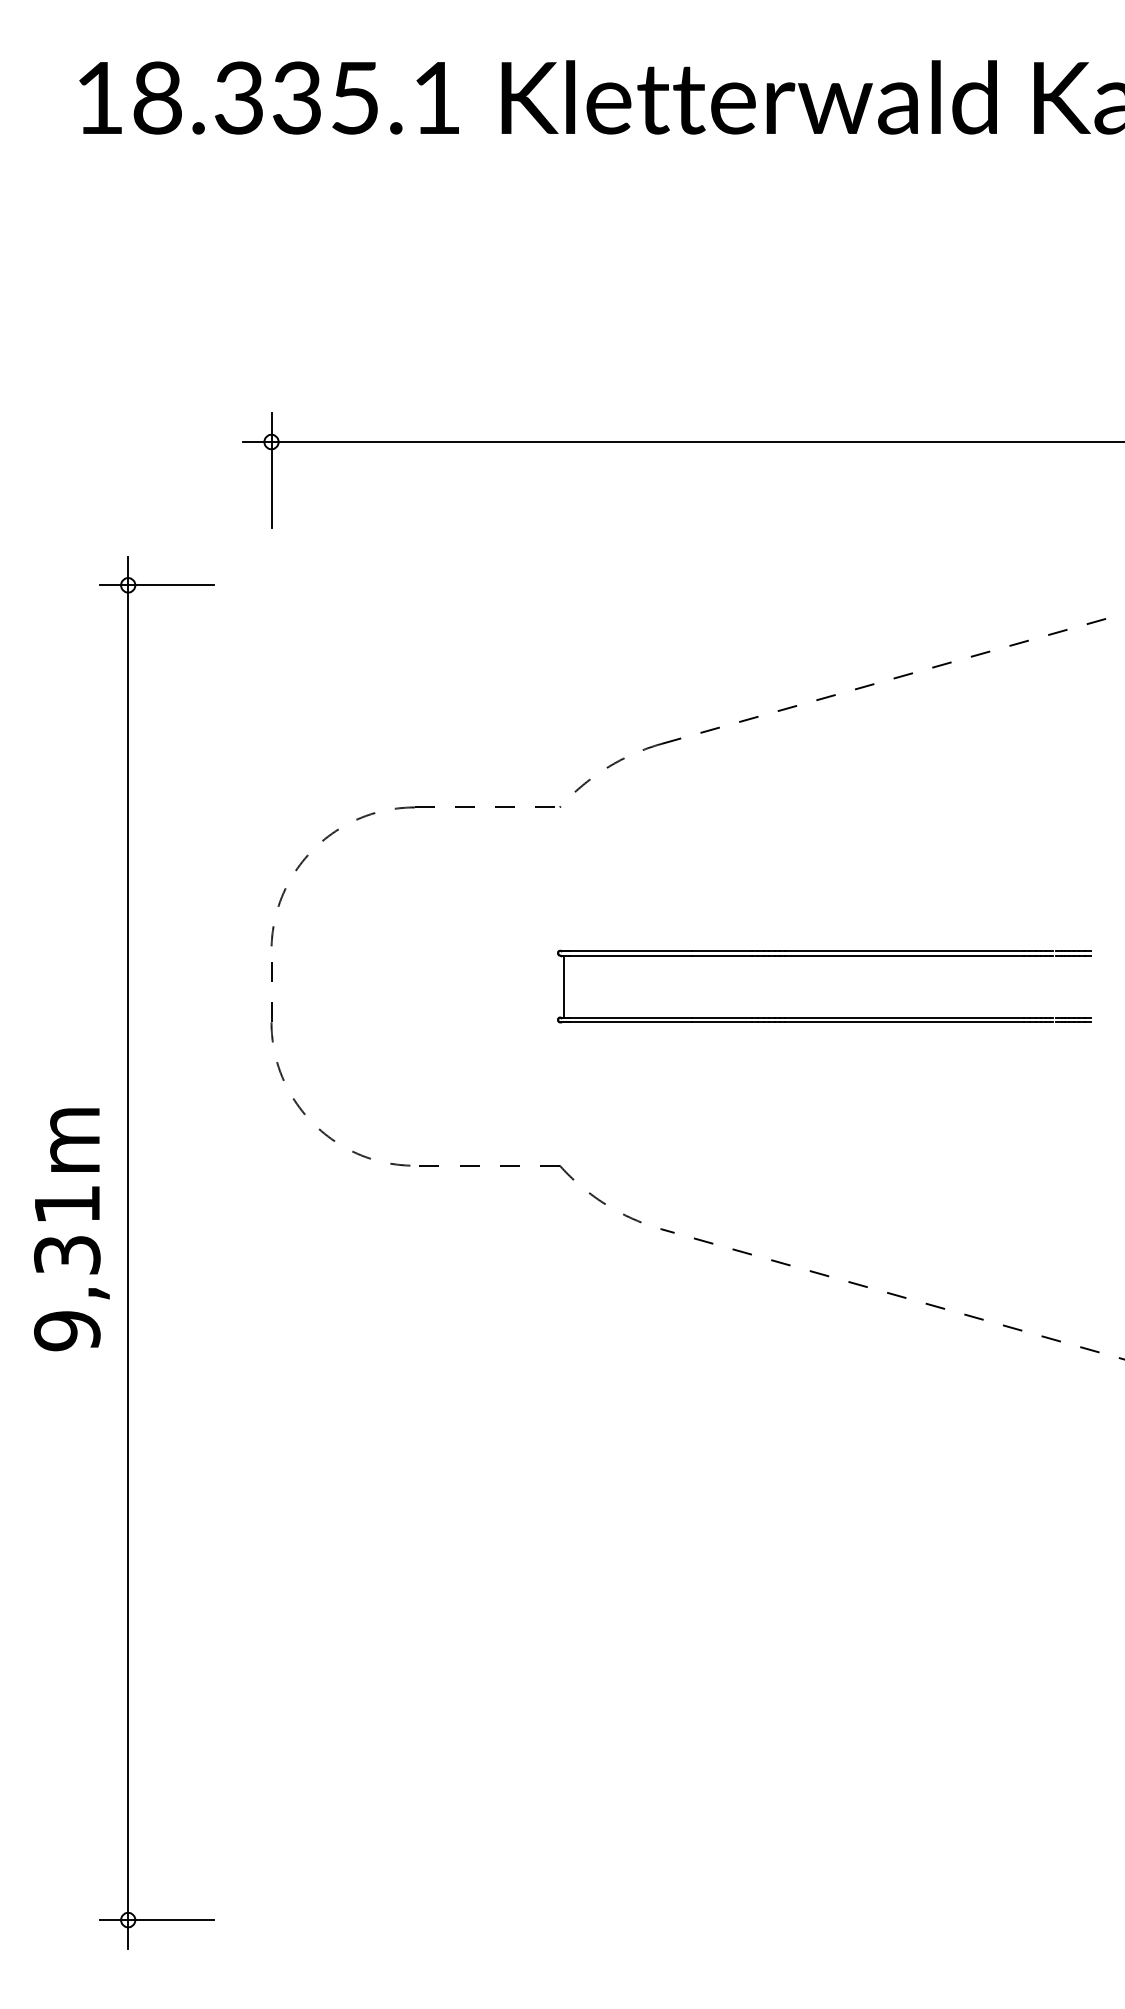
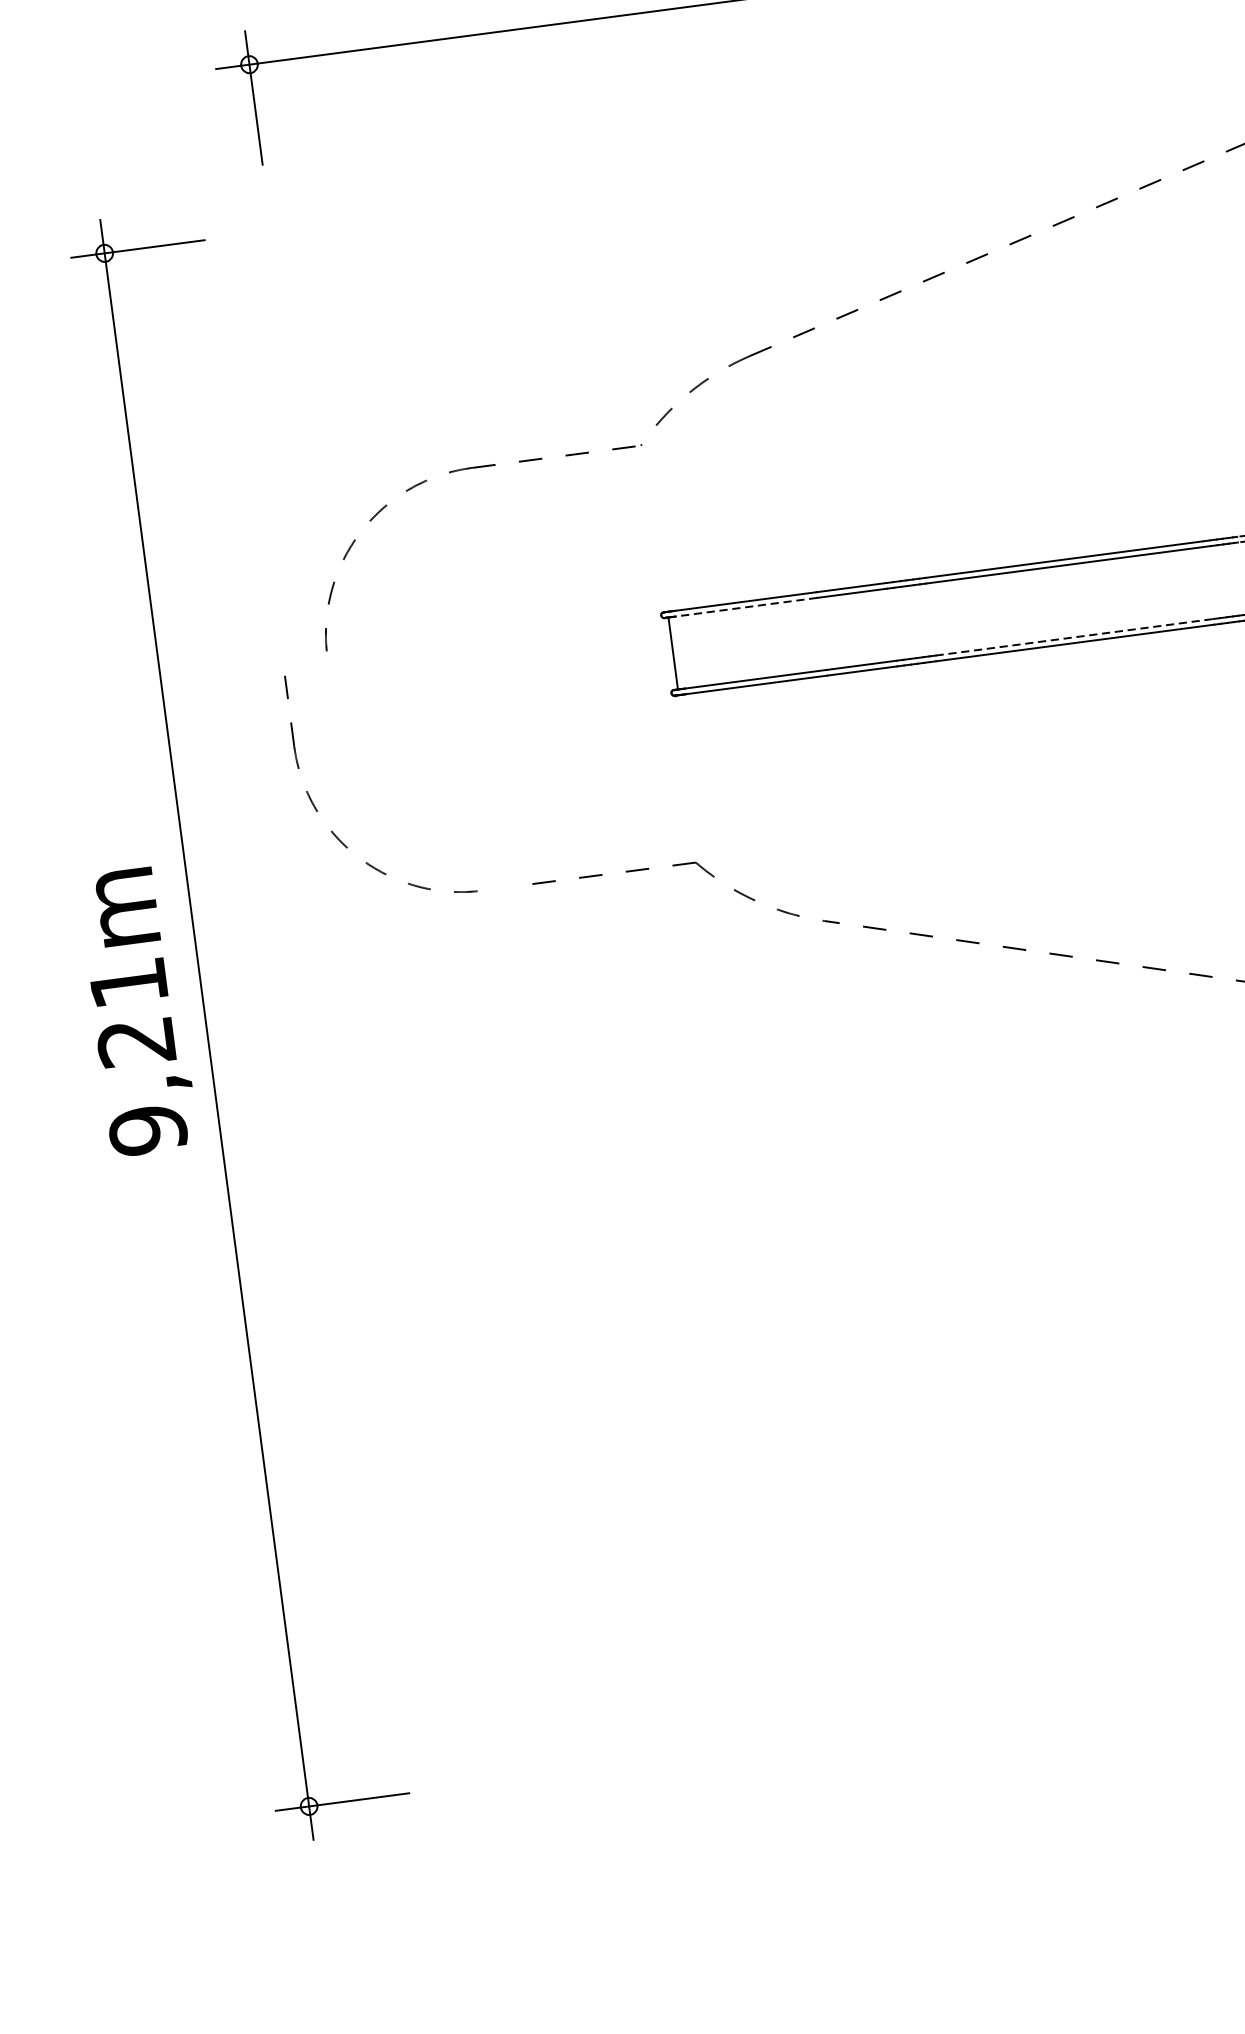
line: (631, 955) -> (746, 606), solid -> dashed
line: (905, 1017) -> (1075, 637), solid -> dashed
part: (295, 1099) -> (333, 831), moved
text: (67, 1255) -> (136, 1042), 9,31m -> 9,21m

